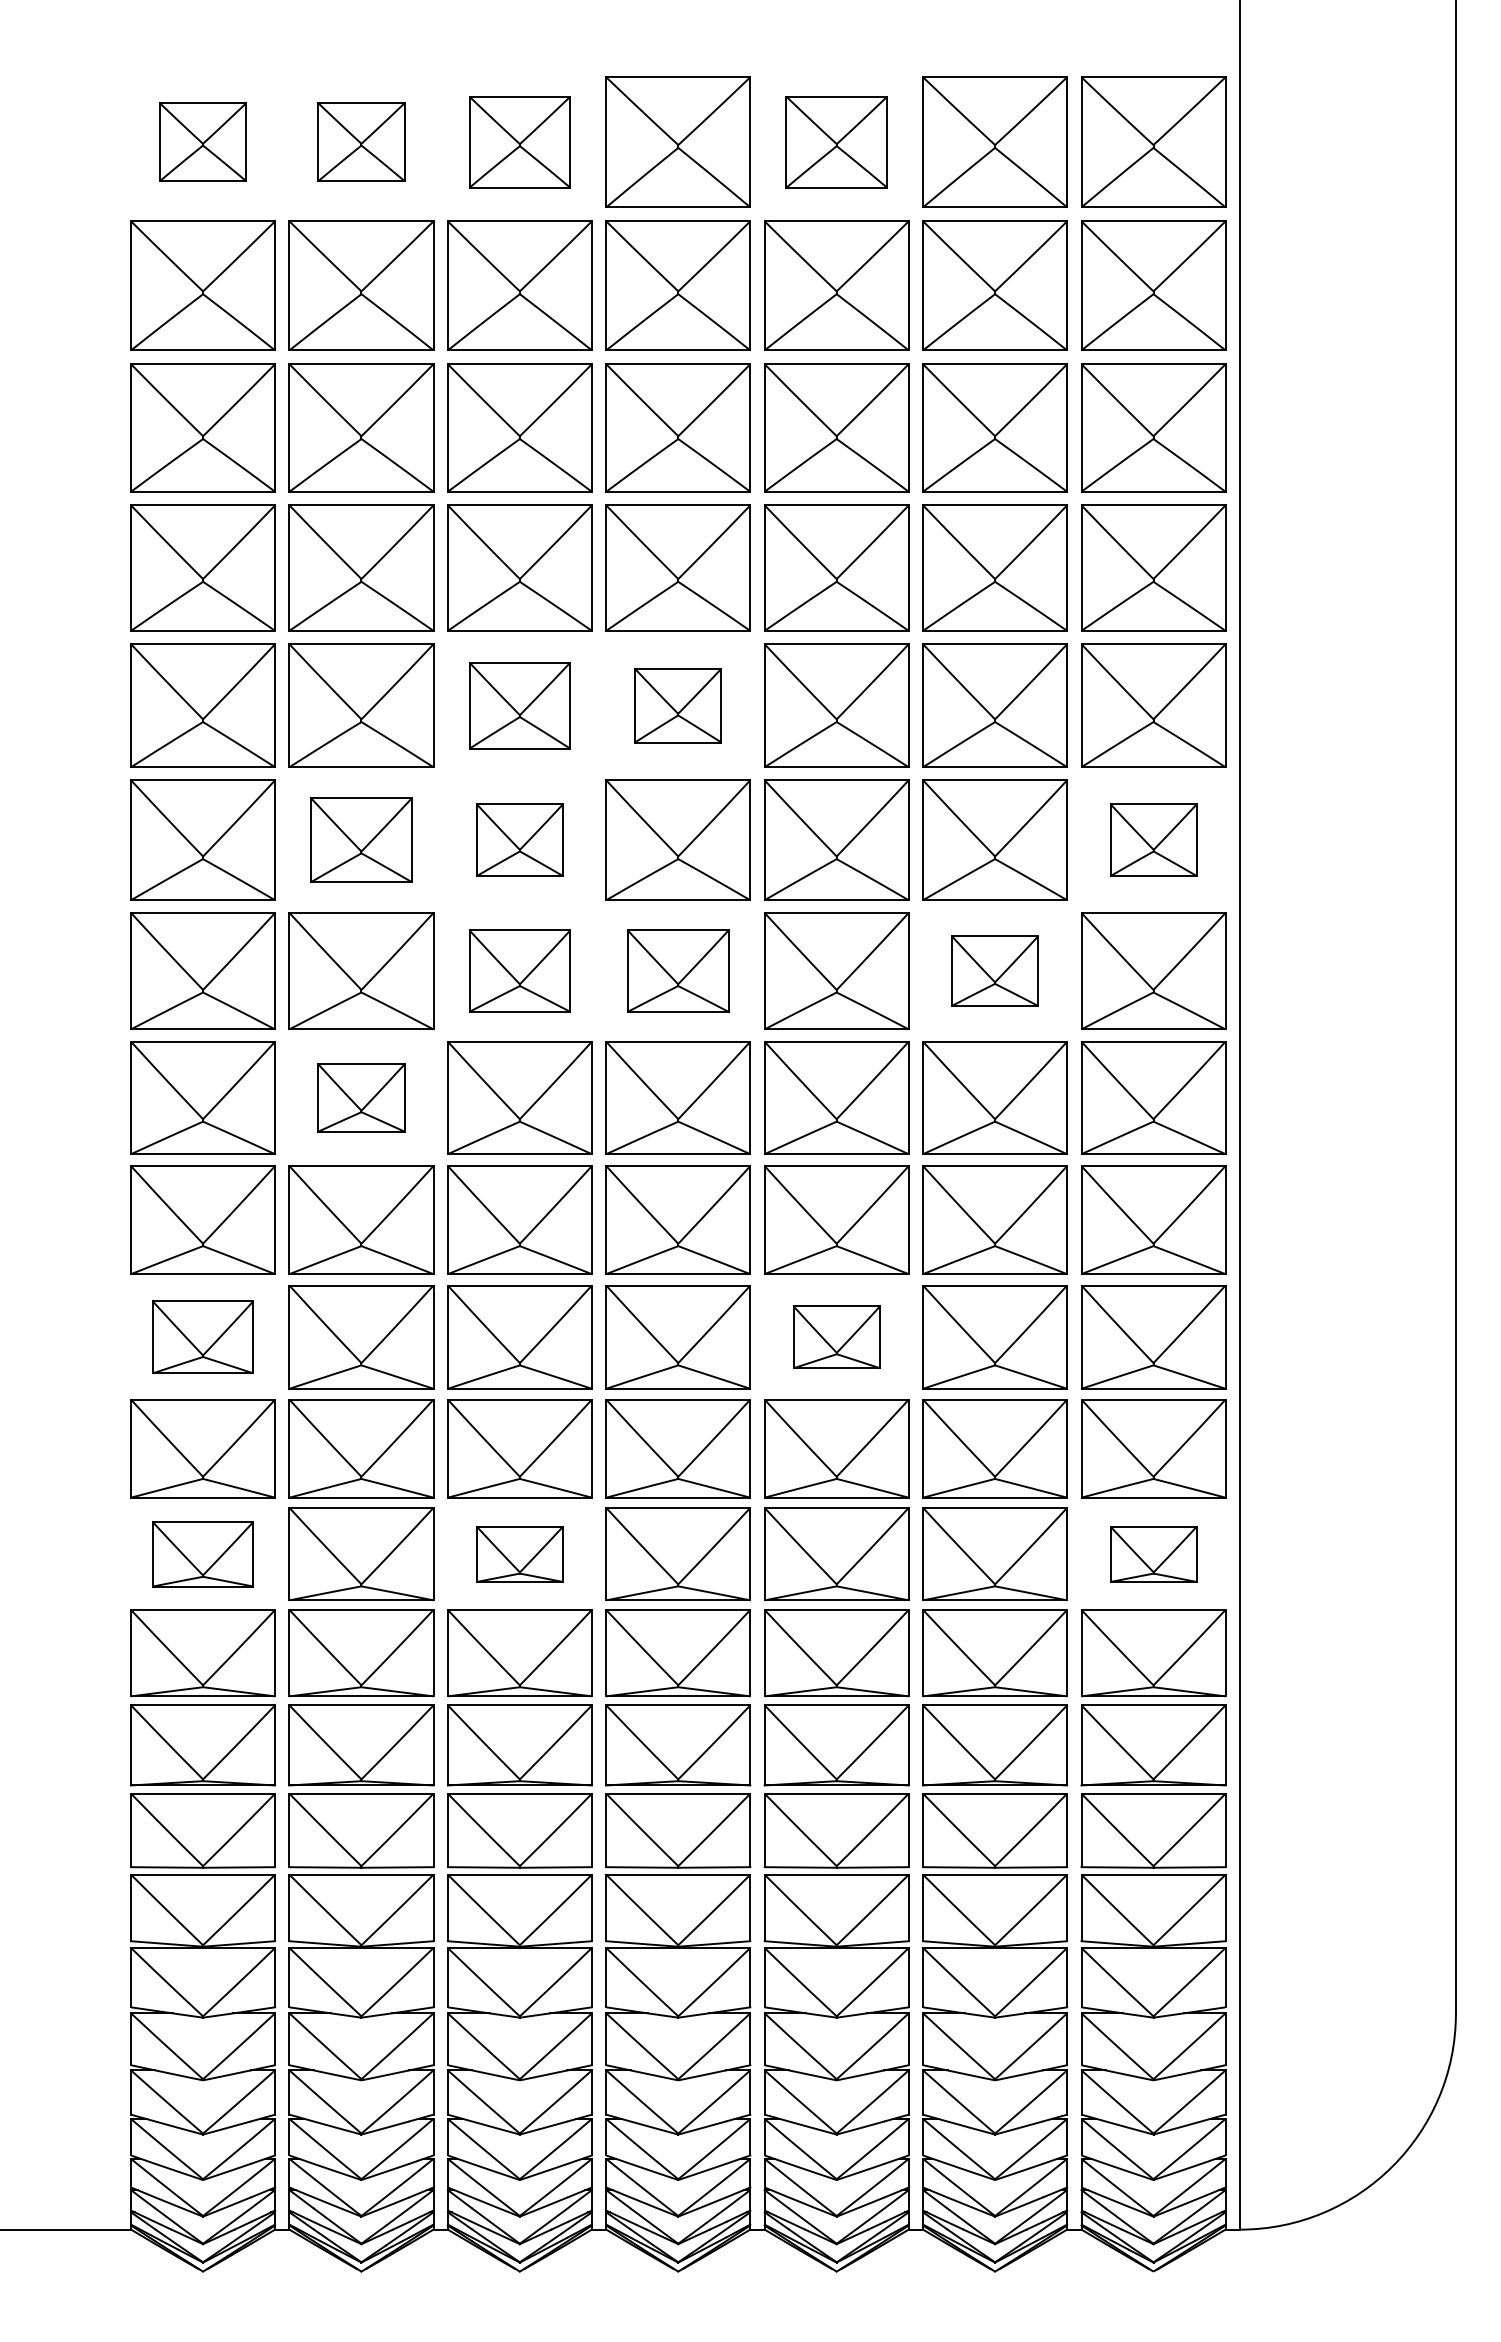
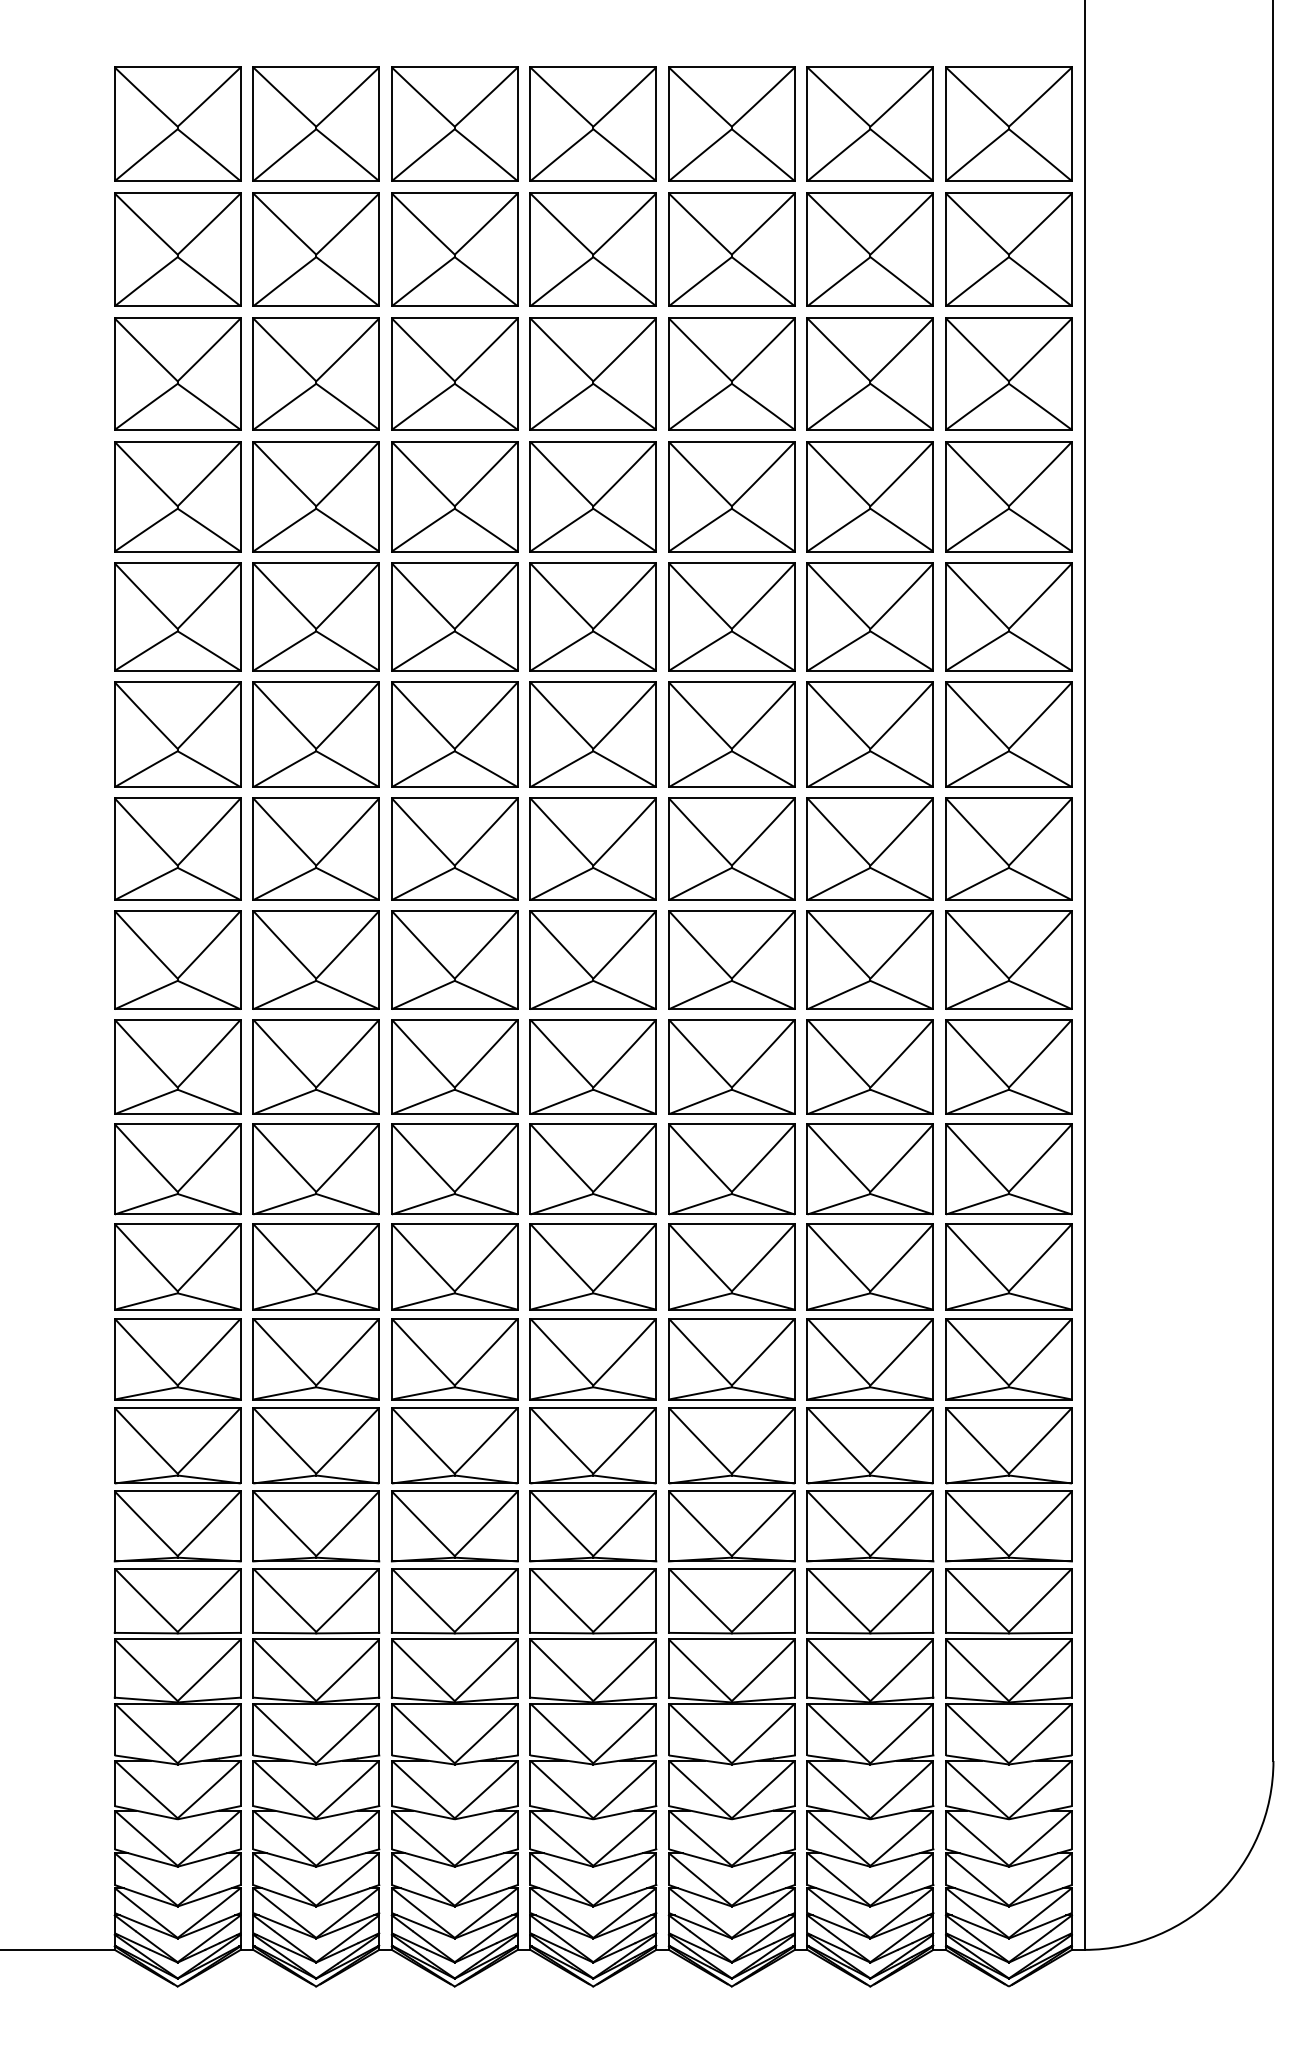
part: (202, 141) -> (177, 123), size x1.67
part: (361, 141) -> (316, 123), size x1.67
part: (519, 141) -> (454, 123), size x1.43
part: (836, 141) -> (731, 123), size x1.43
part: (519, 705) -> (454, 616), size x1.43
part: (677, 705) -> (592, 616), size x1.67
part: (361, 839) -> (316, 734), size x1.43
part: (519, 839) -> (454, 734), size x1.67
part: (1153, 839) -> (1008, 734), size x1.67
part: (519, 970) -> (454, 848), size x1.43
part: (677, 970) -> (592, 848), size x1.43
part: (994, 970) -> (869, 848), size x1.67
part: (361, 1097) -> (316, 959), size x1.67
part: (202, 1337) -> (177, 1169), size x1.43
part: (836, 1337) -> (731, 1169), size x1.67
part: (202, 1554) -> (177, 1359), size x1.43
part: (519, 1554) -> (454, 1359), size x1.67
part: (1153, 1554) -> (1008, 1359), size x1.67

